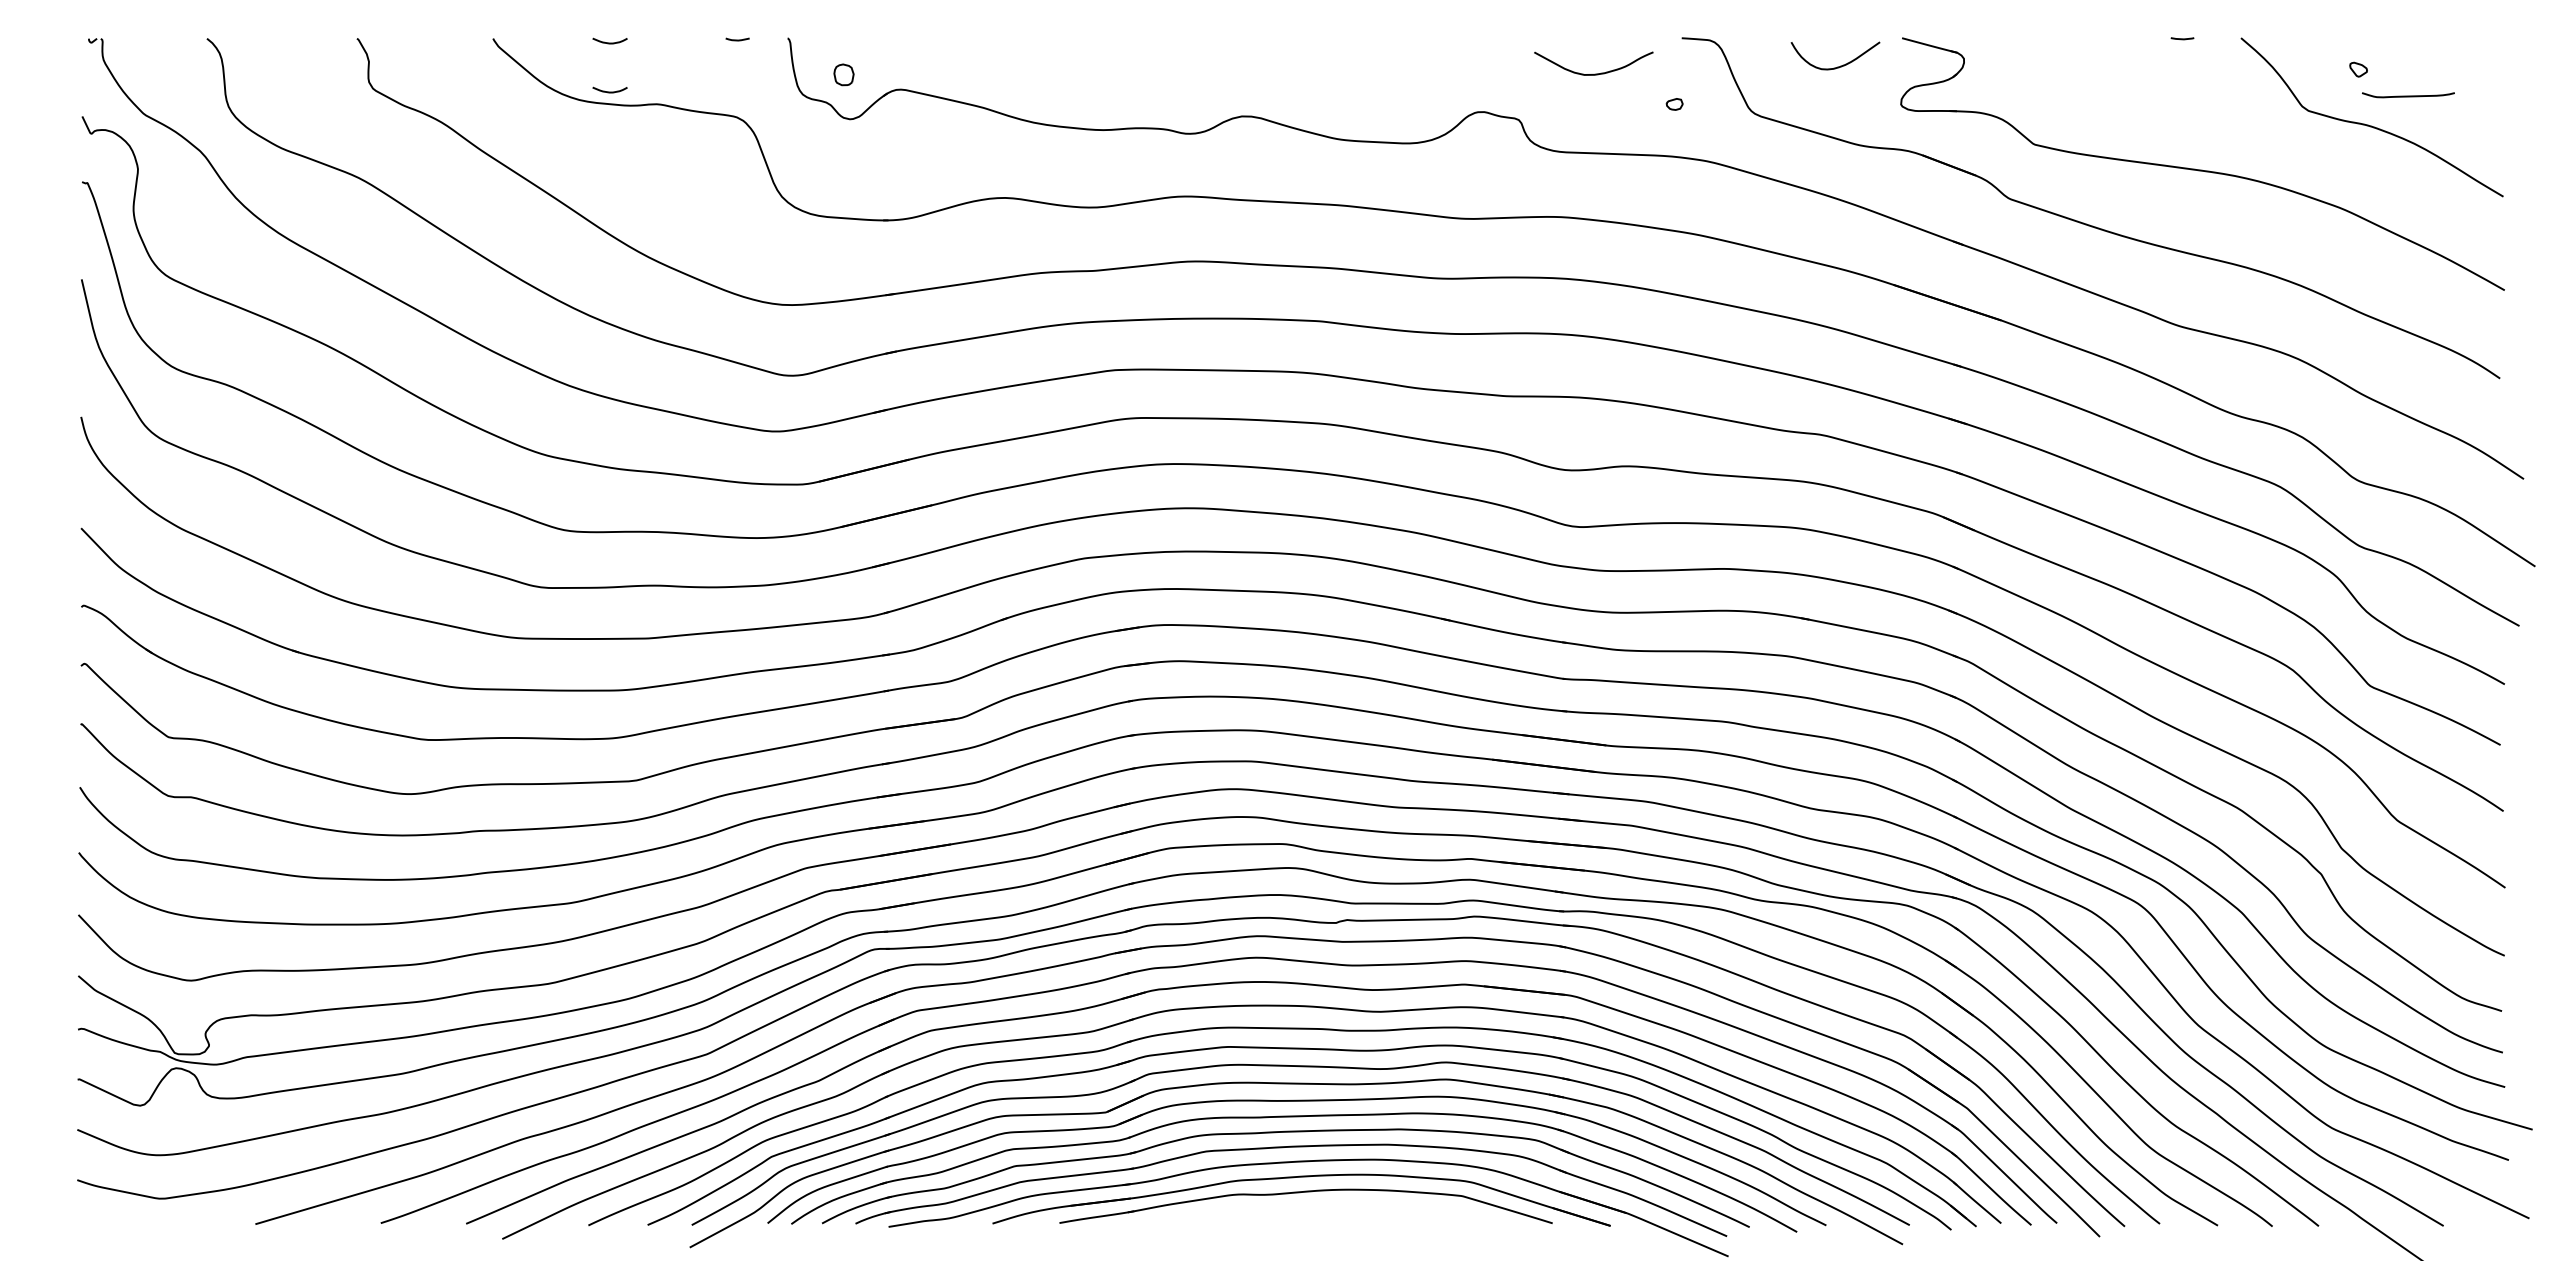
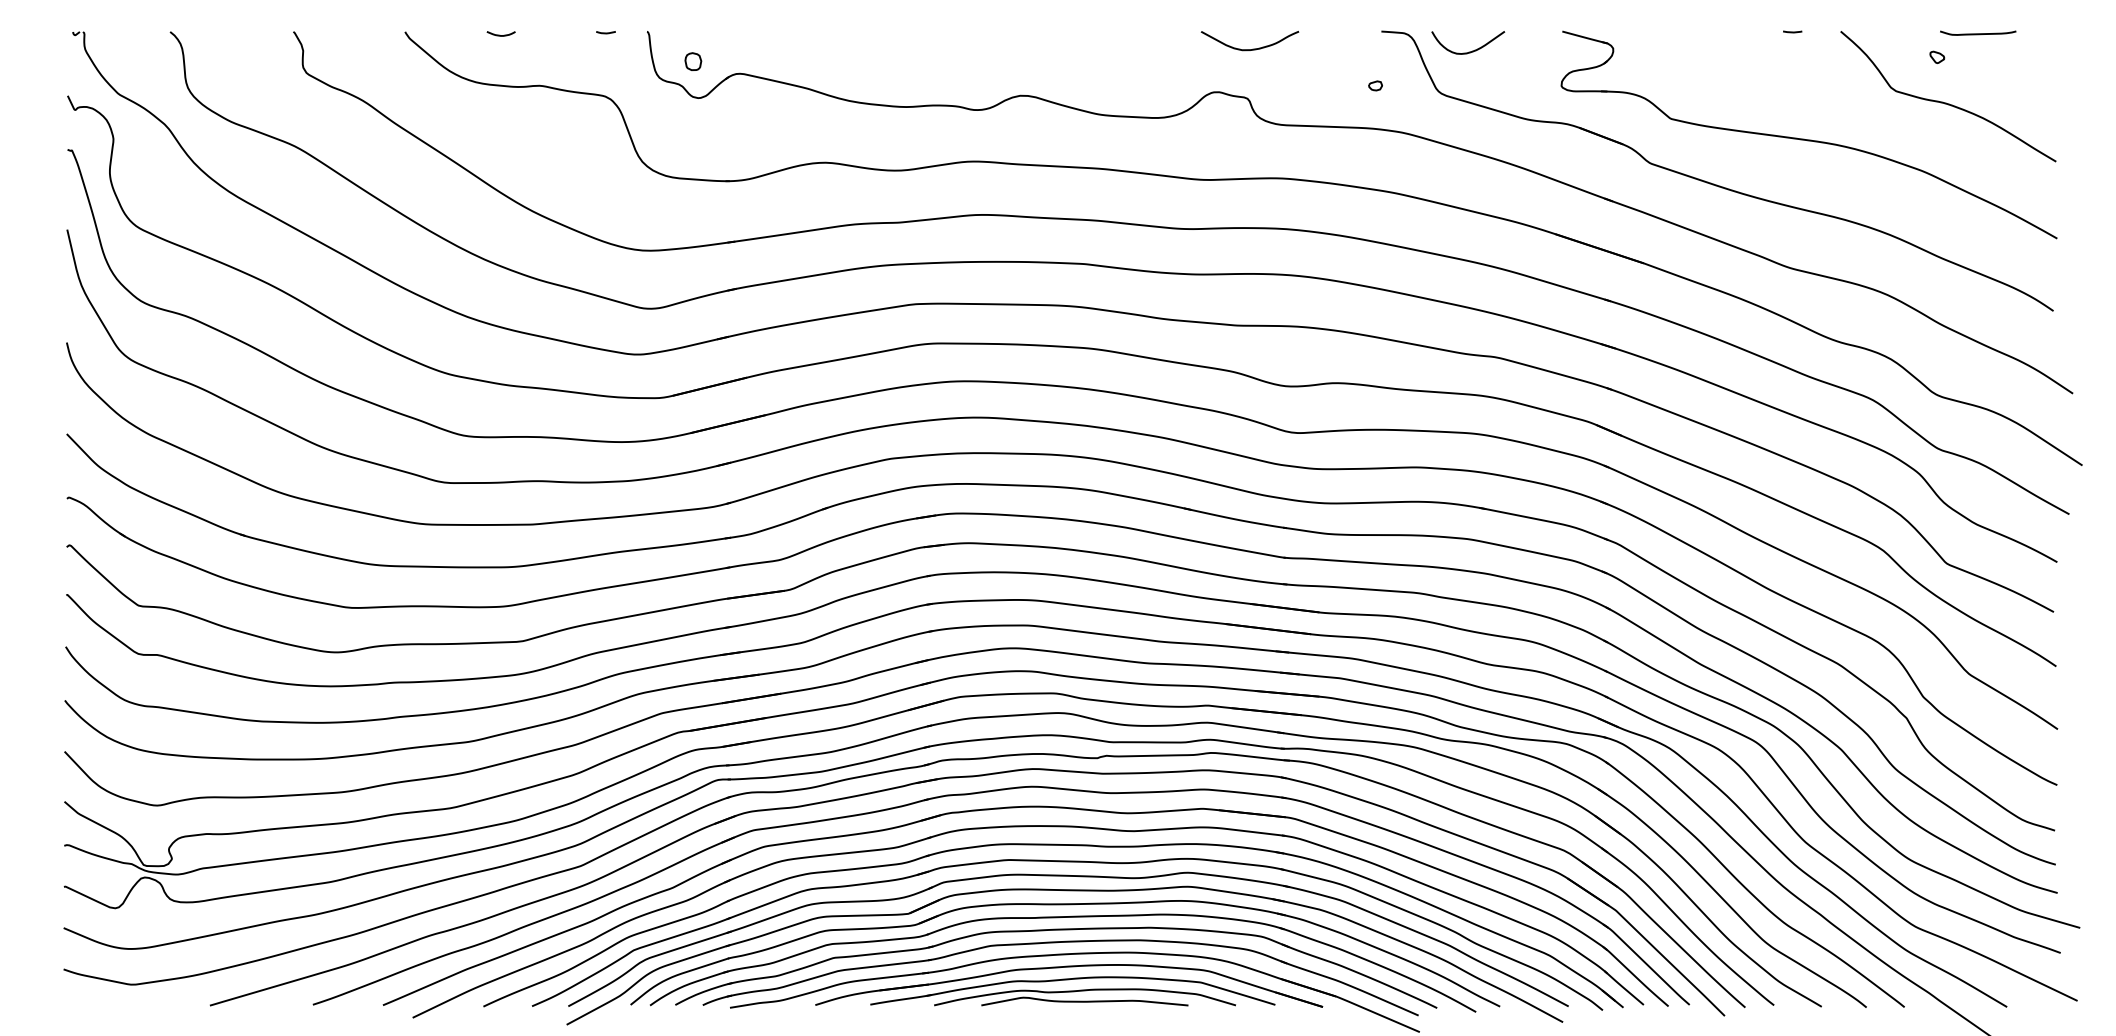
curve: (1840, 65) -> (1472, 50), moved
curve: (1594, 73) -> (1250, 49), moved
curve: (609, 91) -> (500, 75), removed
curve: (2408, 95) -> (1978, 33), moved
part: (1320, 1213) -> (1084, 996), added

